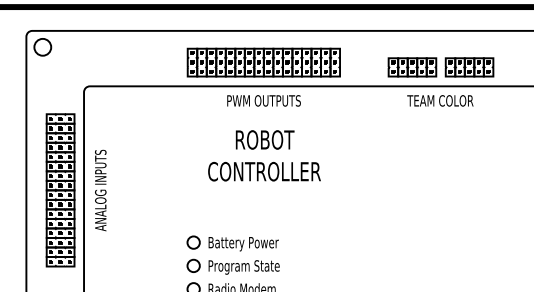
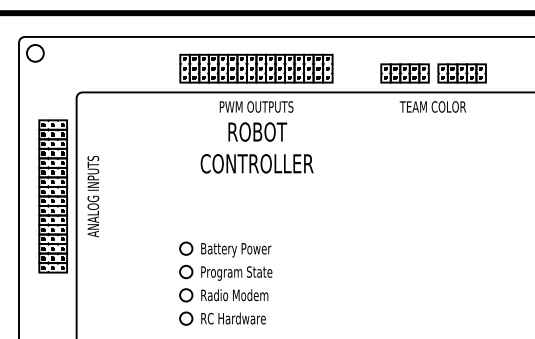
text: (263, 155) -> (256, 147), moved

